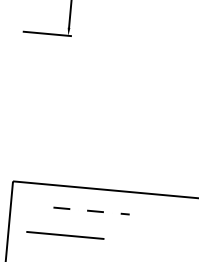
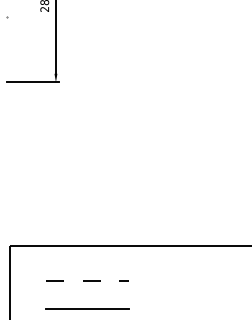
line: (91, 210) -> (87, 280), moved
line: (65, 234) -> (87, 308), moved

